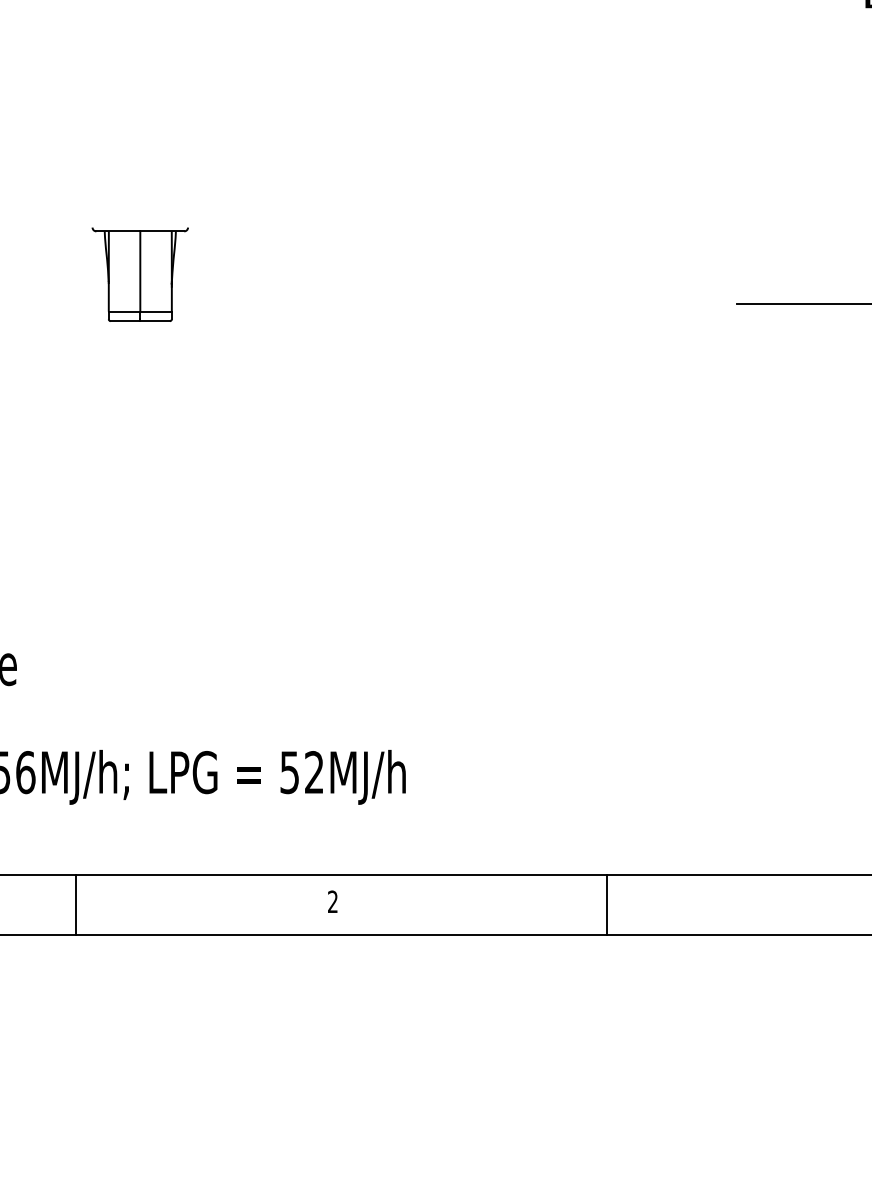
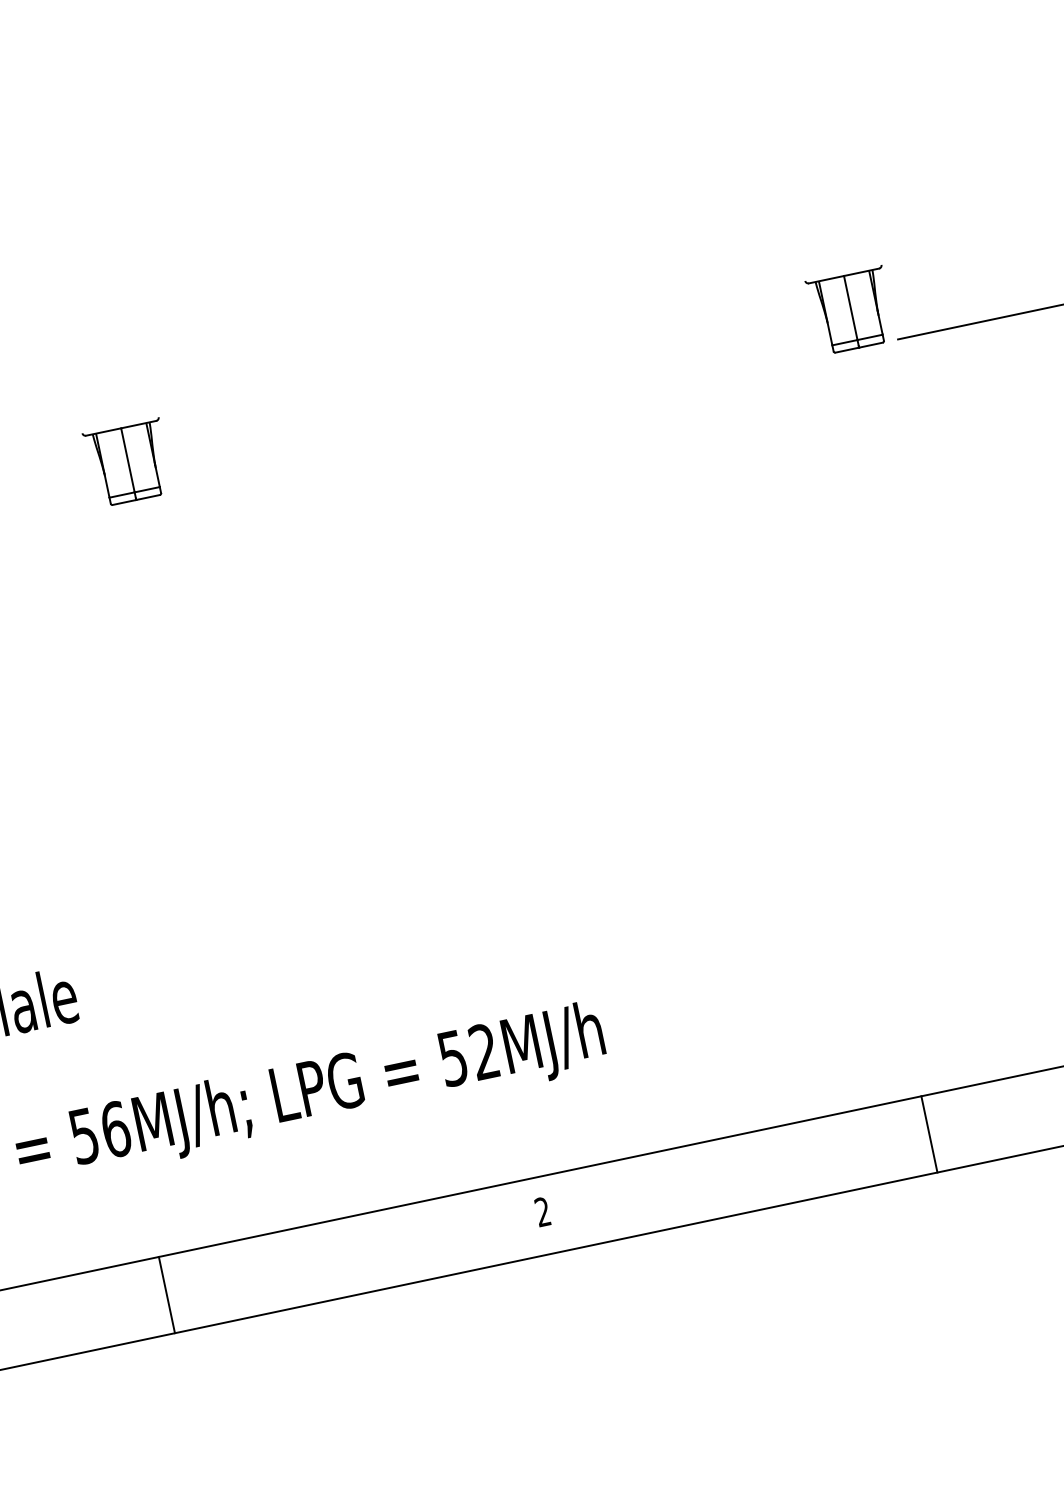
part: (140, 274) -> (128, 462), size x0.62
part: (706, 274) -> (851, 310), added
line: (75, 904) -> (166, 1294), moved
line: (606, 904) -> (928, 1134), moved

